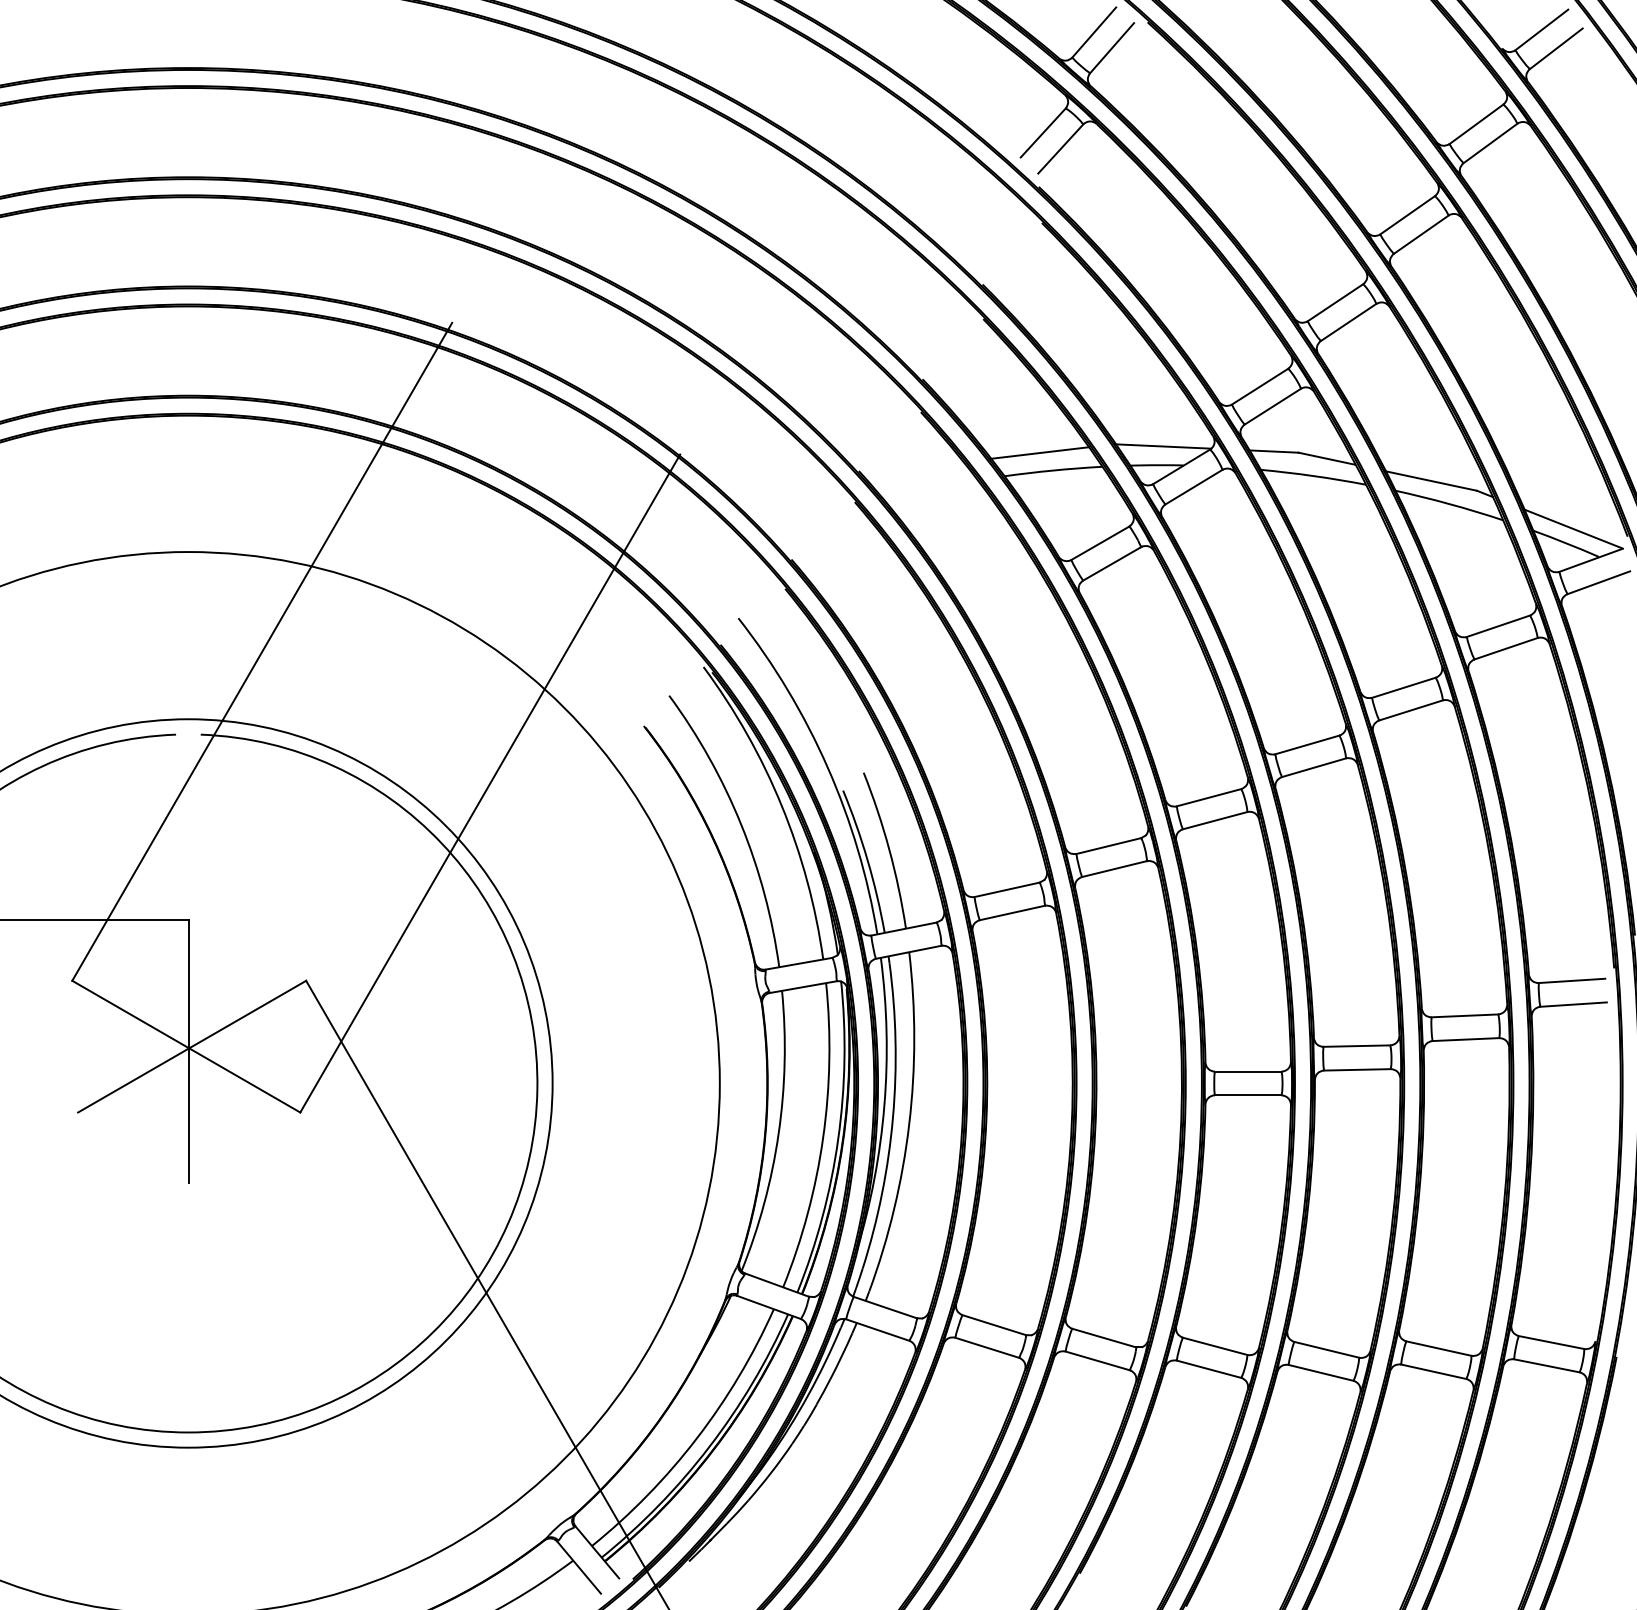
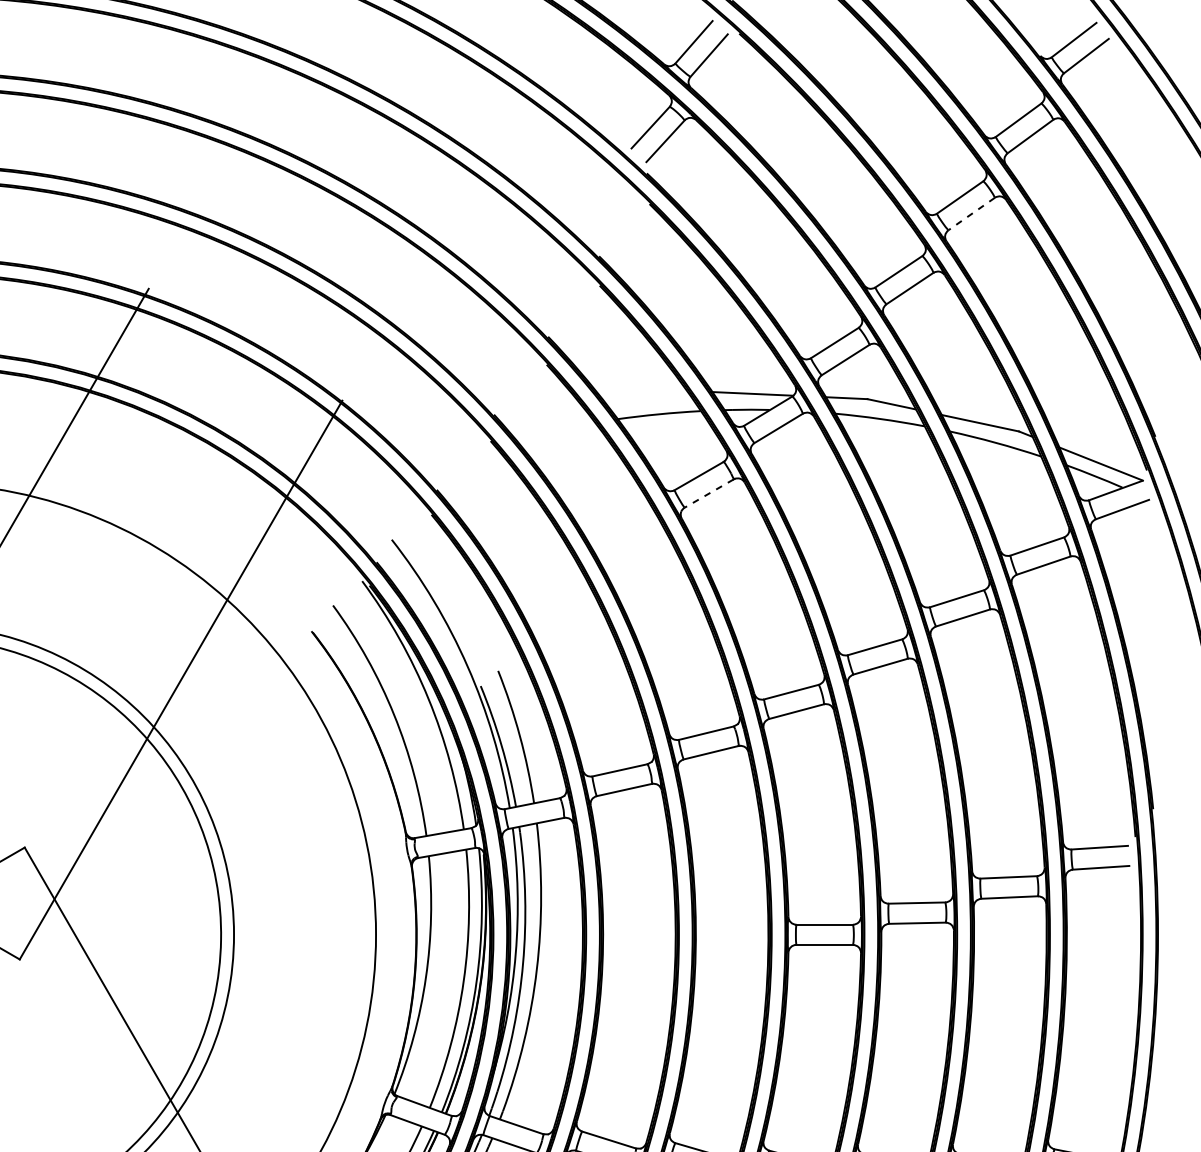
line: (1420, 234) -> (971, 213), solid -> dashed
line: (1039, 452) -> (647, 398), removed
line: (1111, 564) -> (708, 494), solid -> dashed

